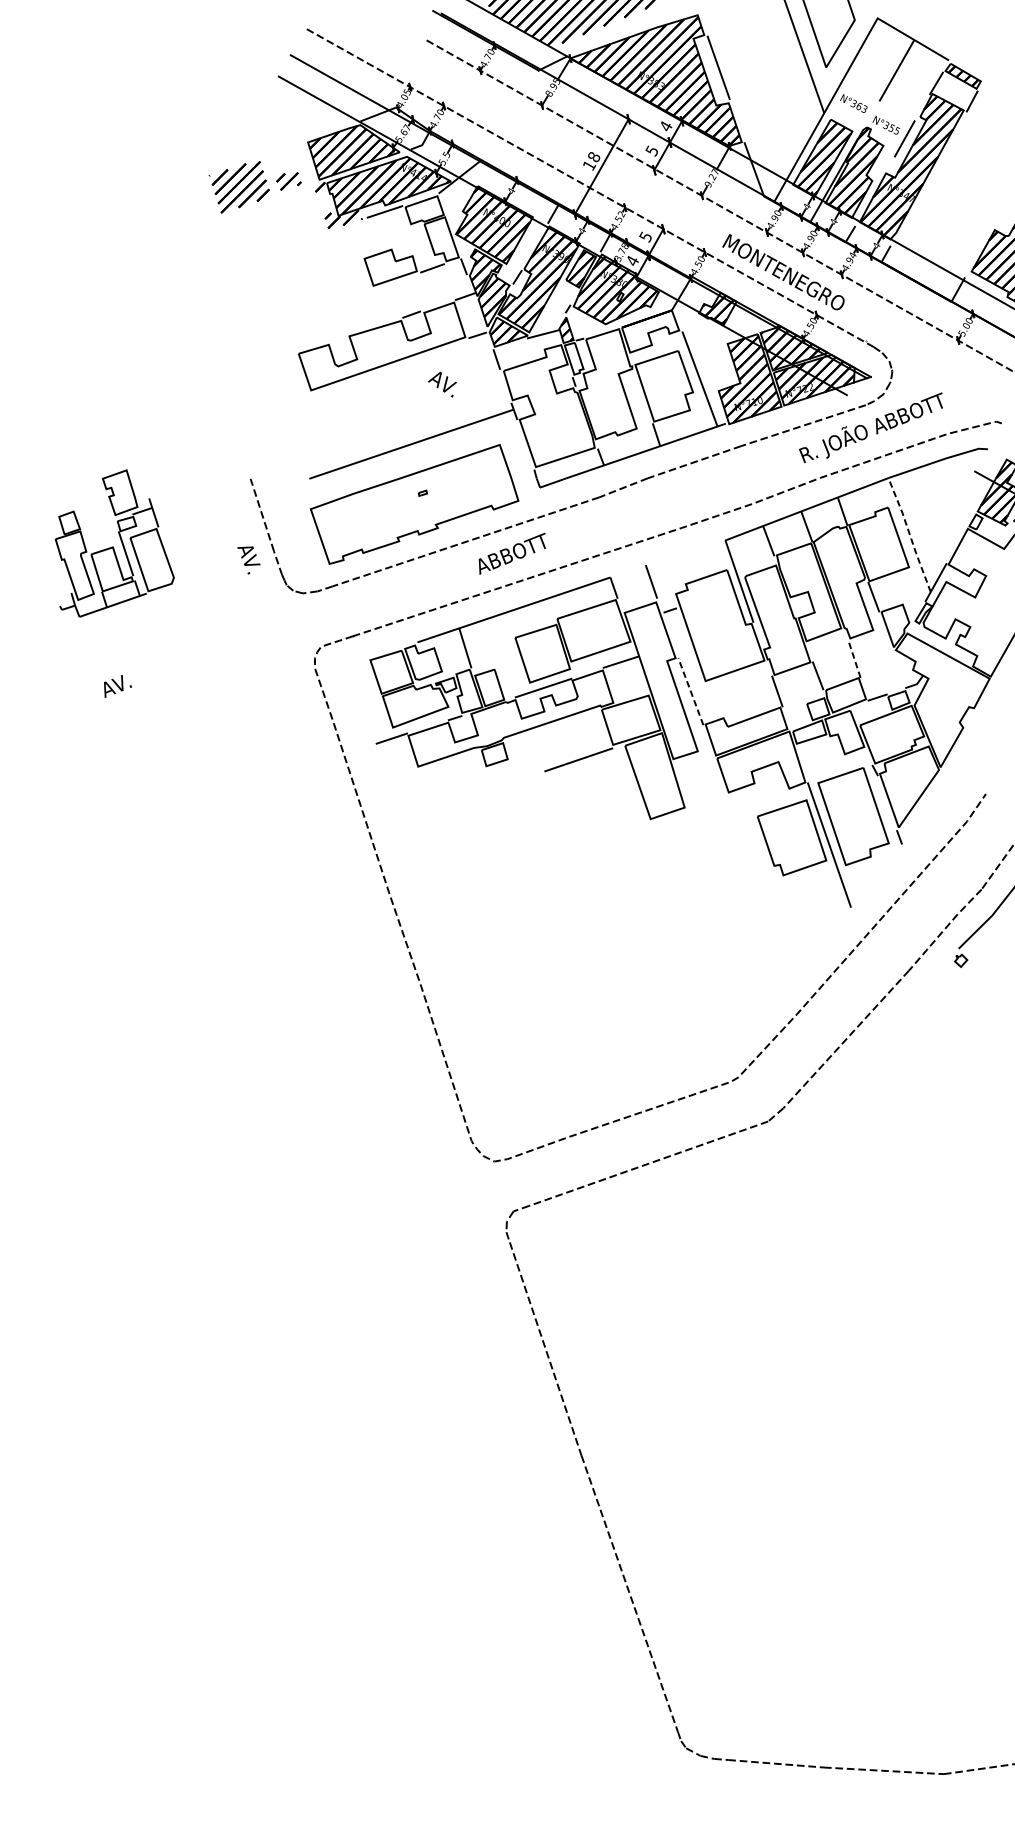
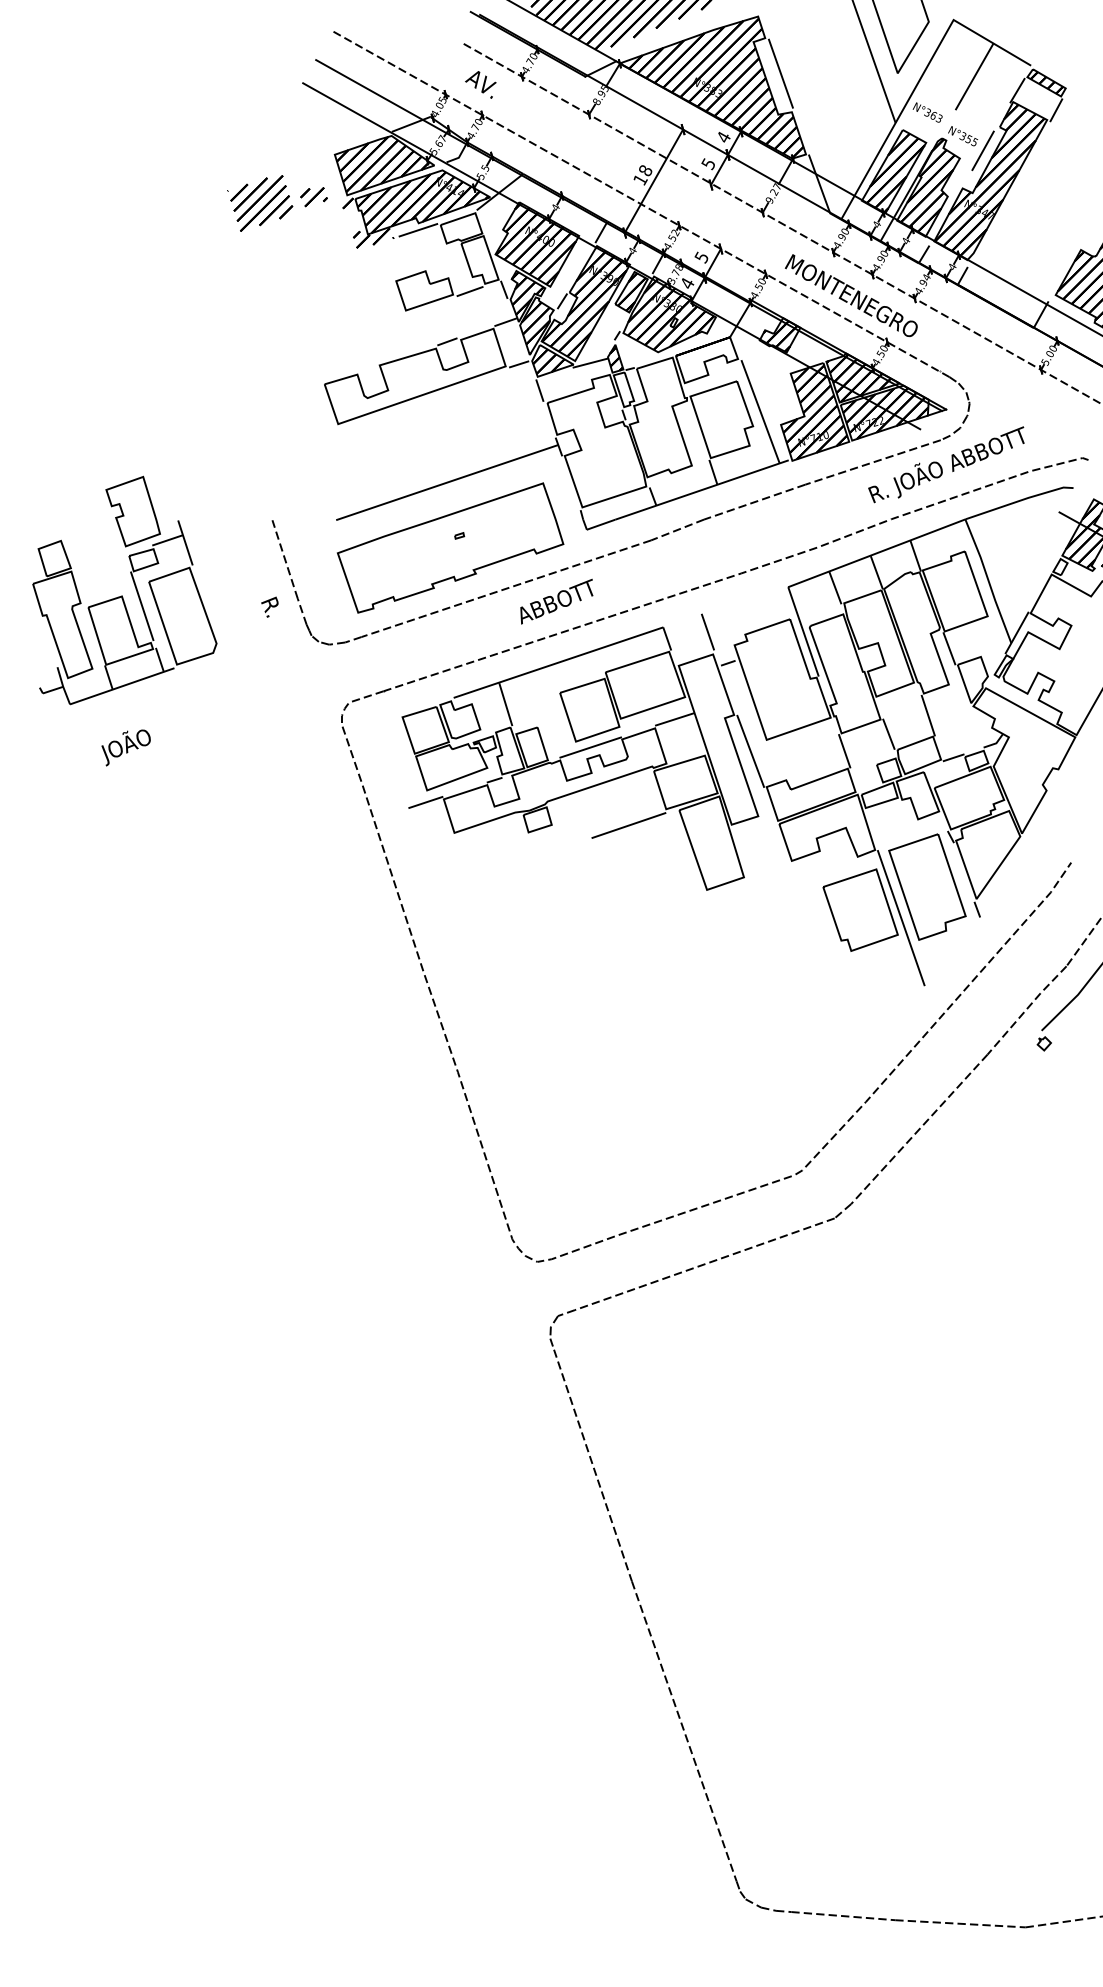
text: (442, 384) -> (480, 84), moved
line: (909, 535) -> (988, 581), dashed -> solid
part: (114, 543) -> (124, 590), size x1.43
text: (248, 560) -> (270, 608), AV. -> R.
line: (854, 658) -> (928, 715), dashed -> solid
text: (115, 688) -> (125, 747), AV. -> JOÃO
line: (690, 691) -> (750, 751), dashed -> solid

